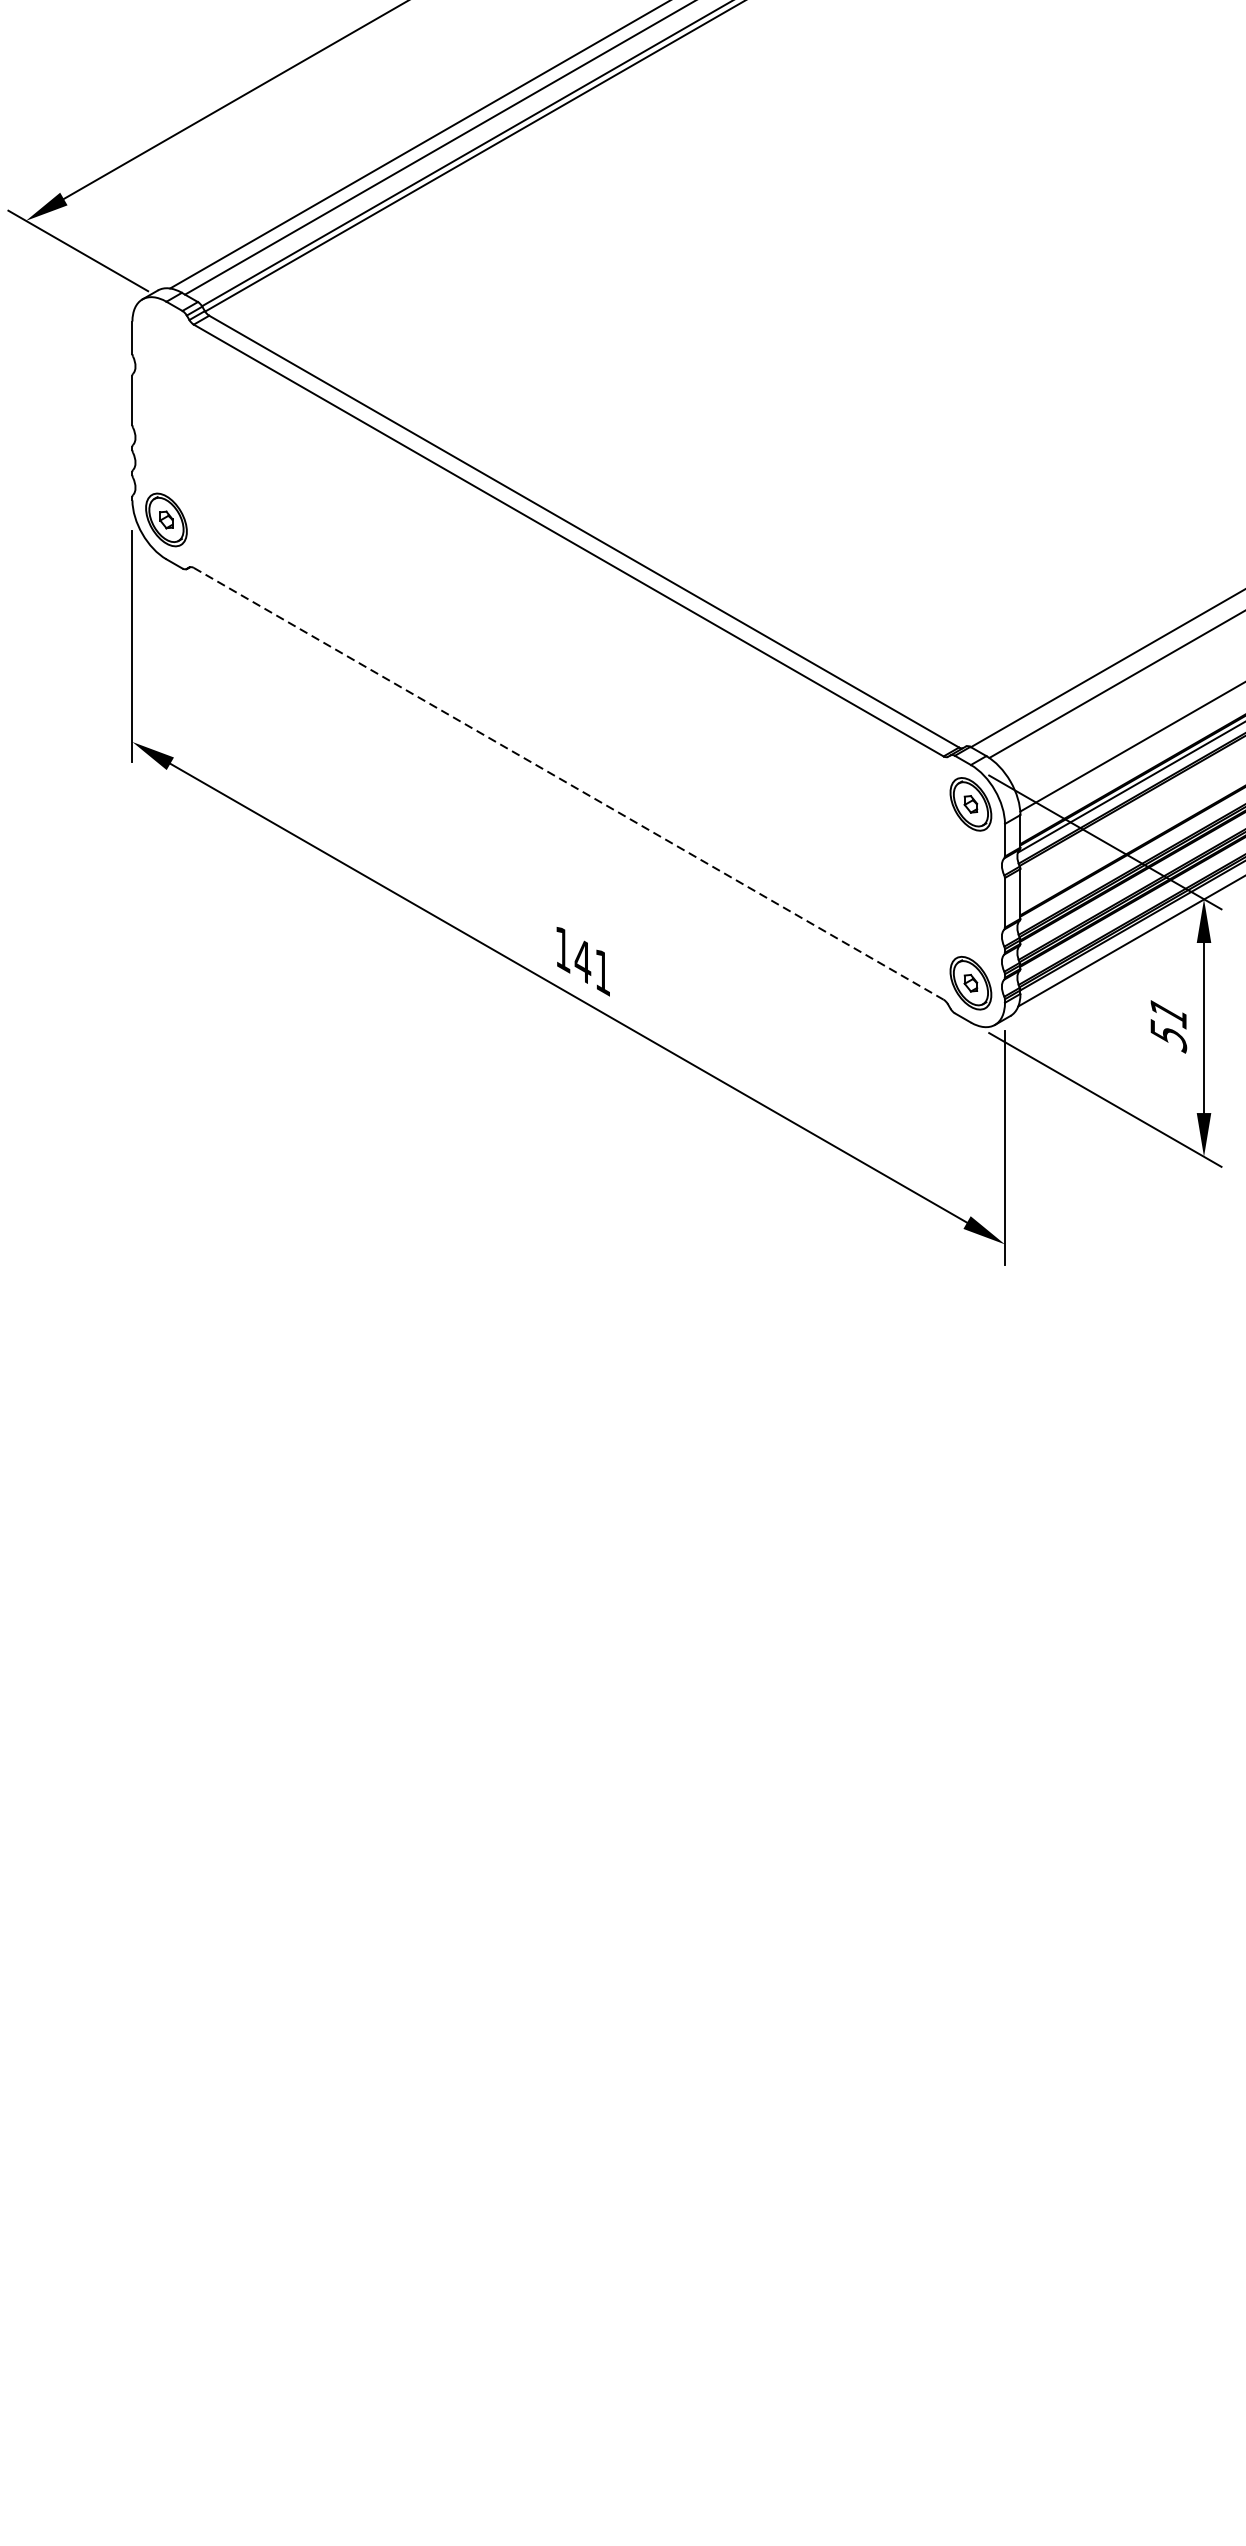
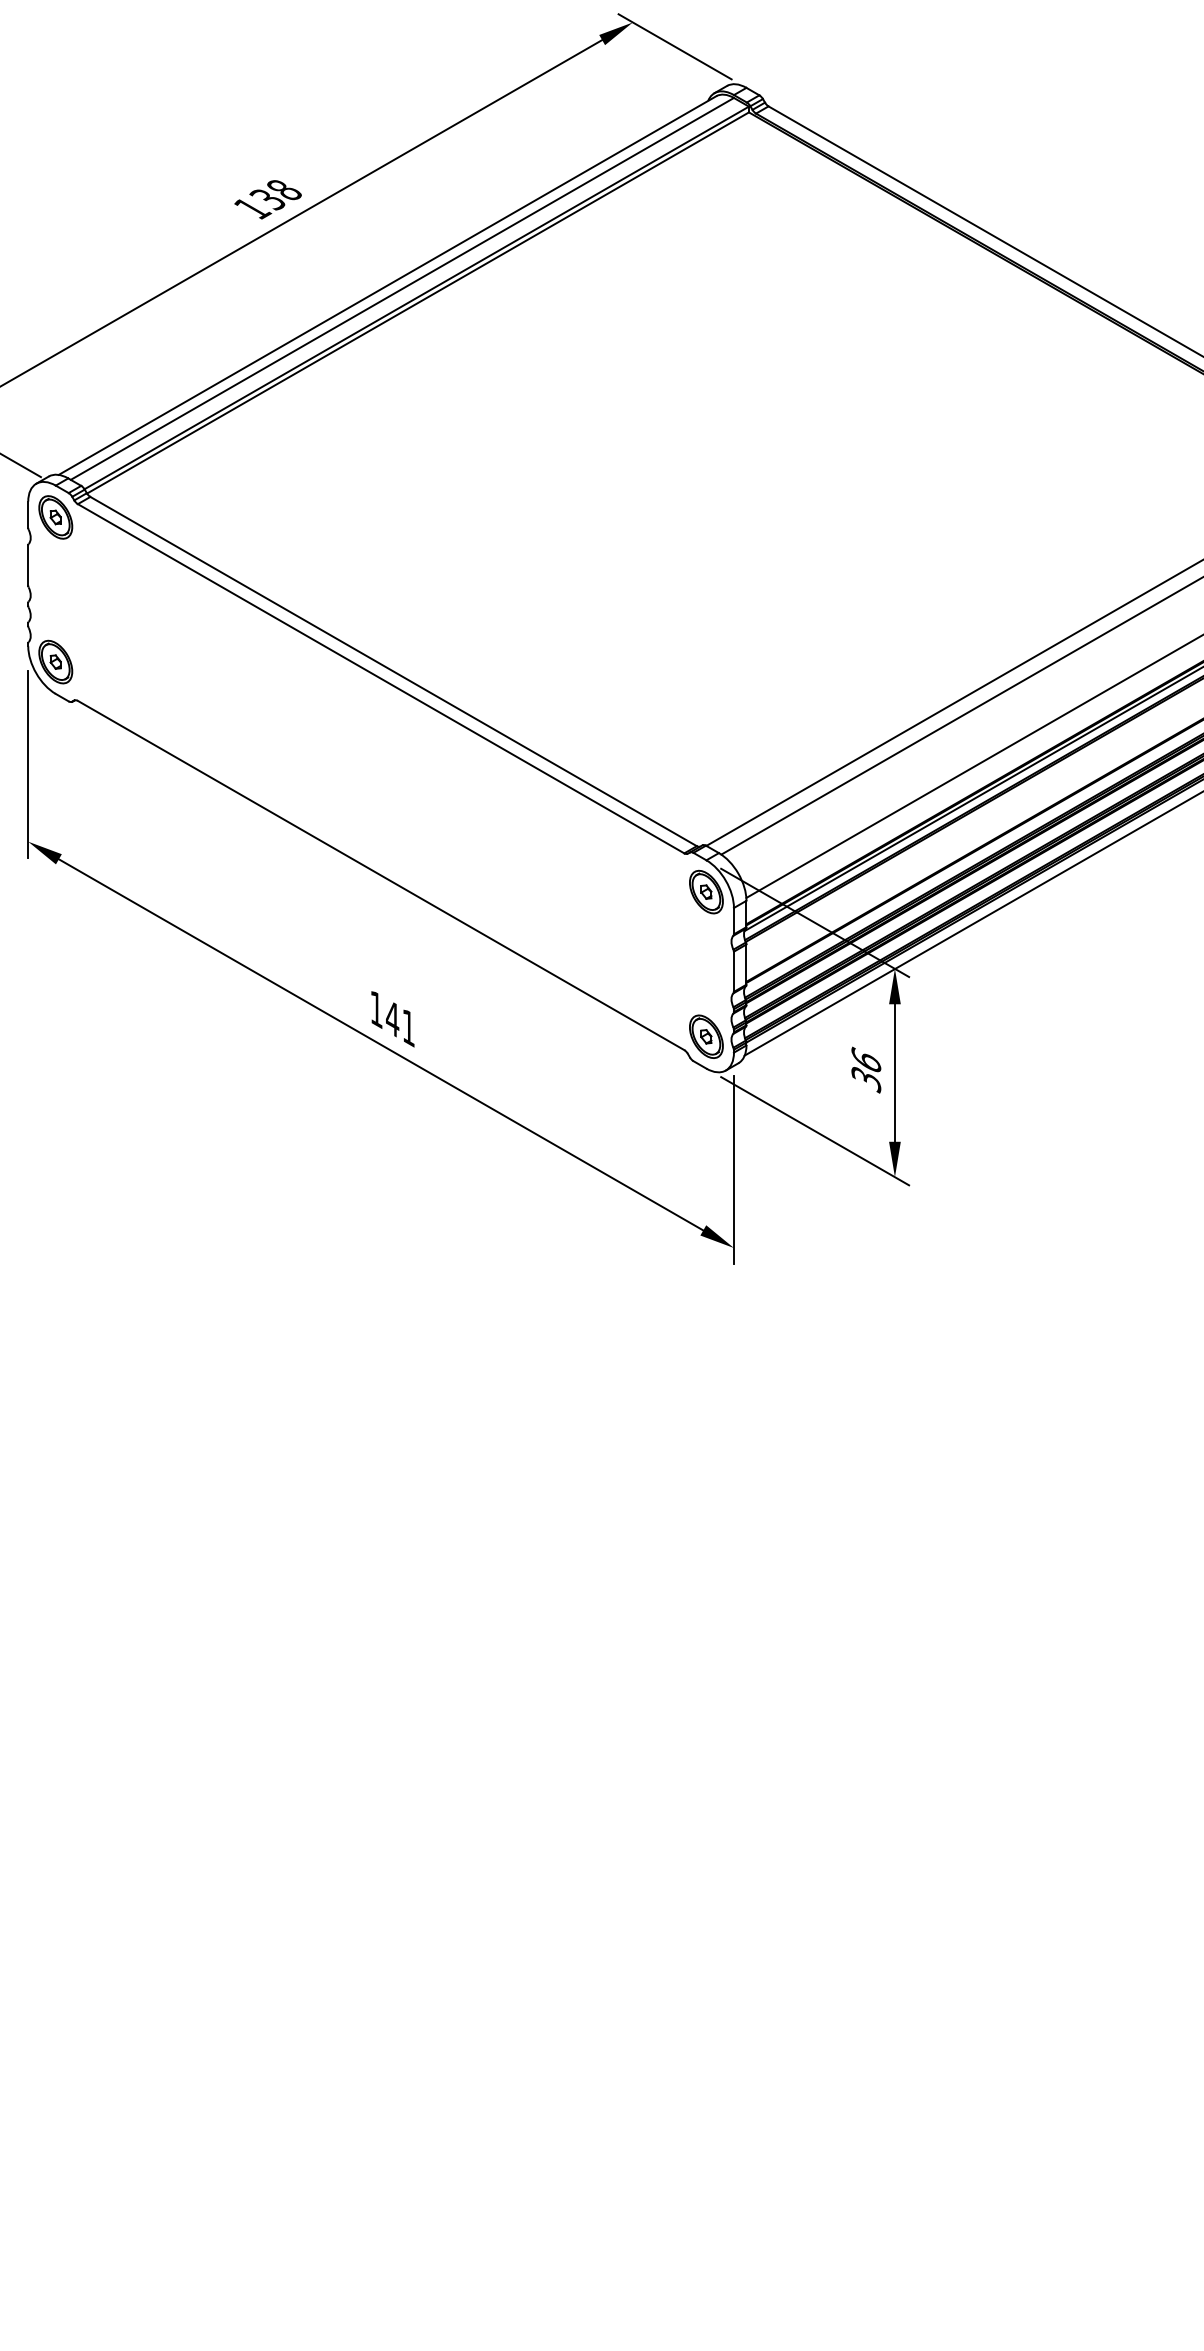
part: (166, 341) -> (55, 517), added
line: (569, 783) -> (381, 875), dashed -> solid
text: (1168, 1023) -> (866, 1069), 51 -> 36

